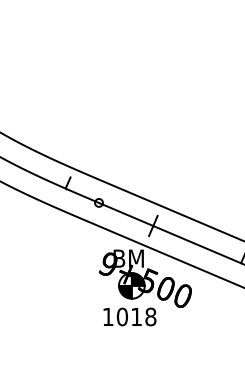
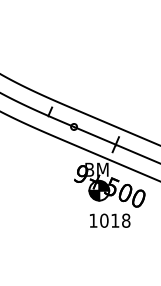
text: (129, 316) -> (109, 220), moved

